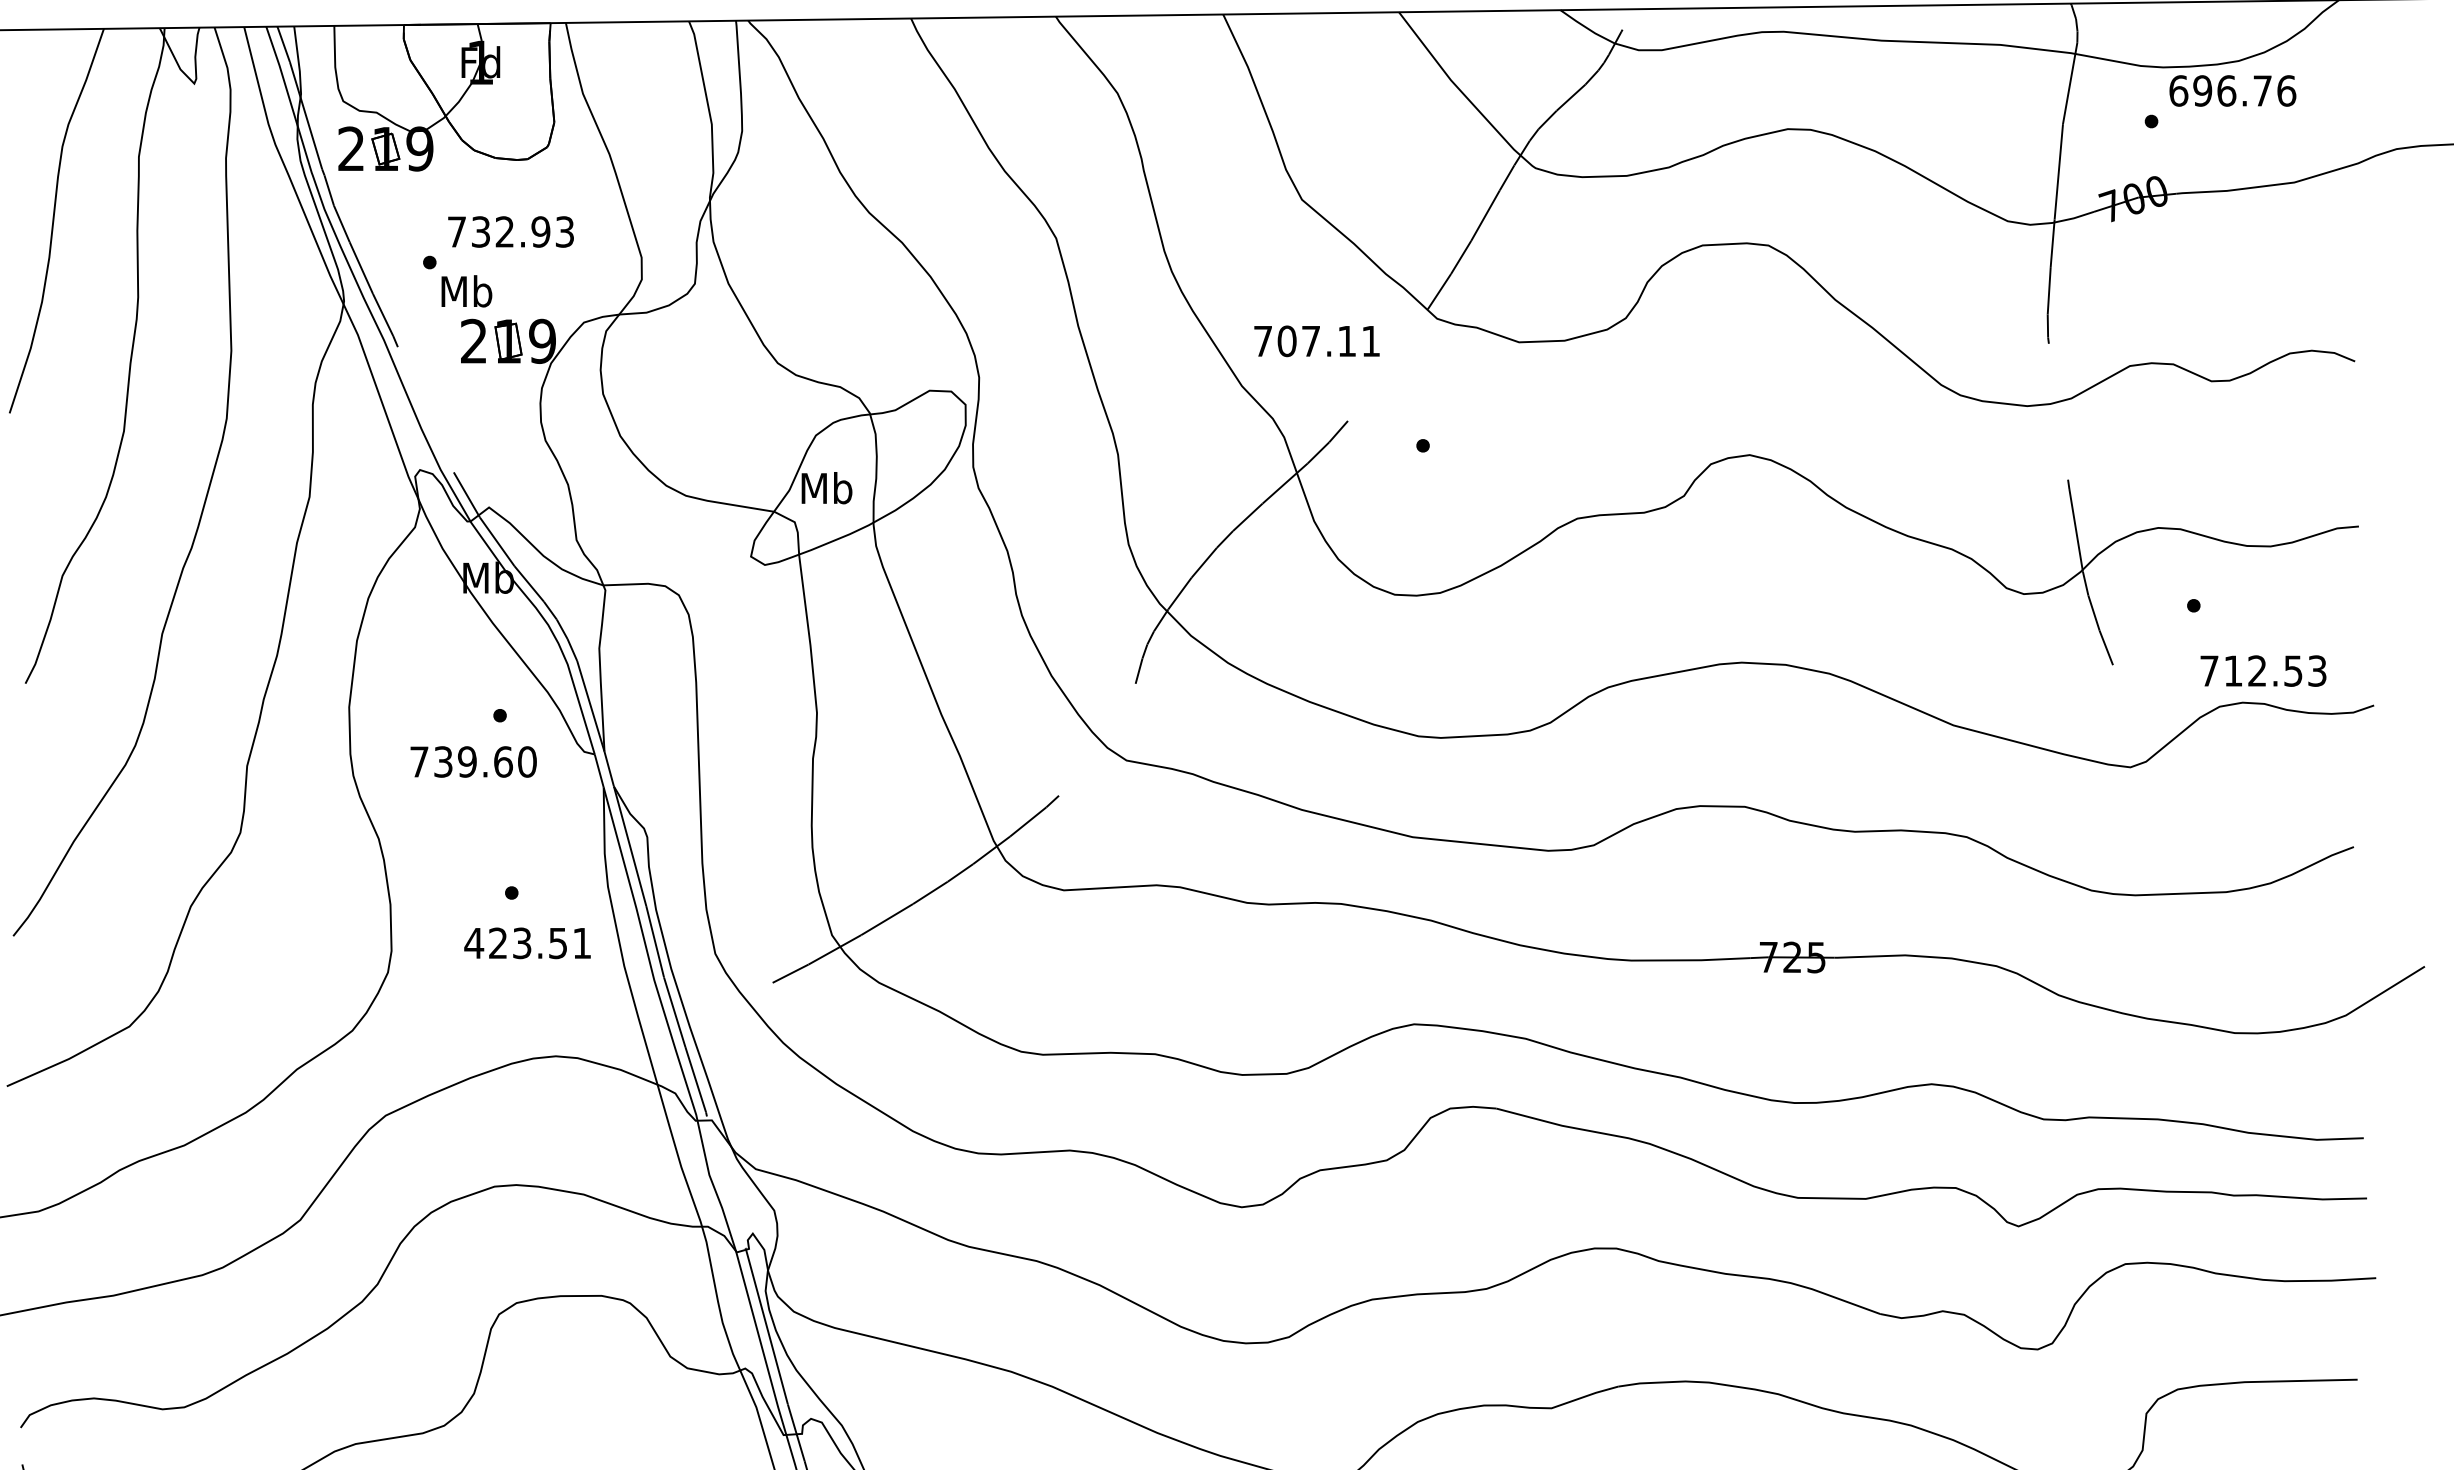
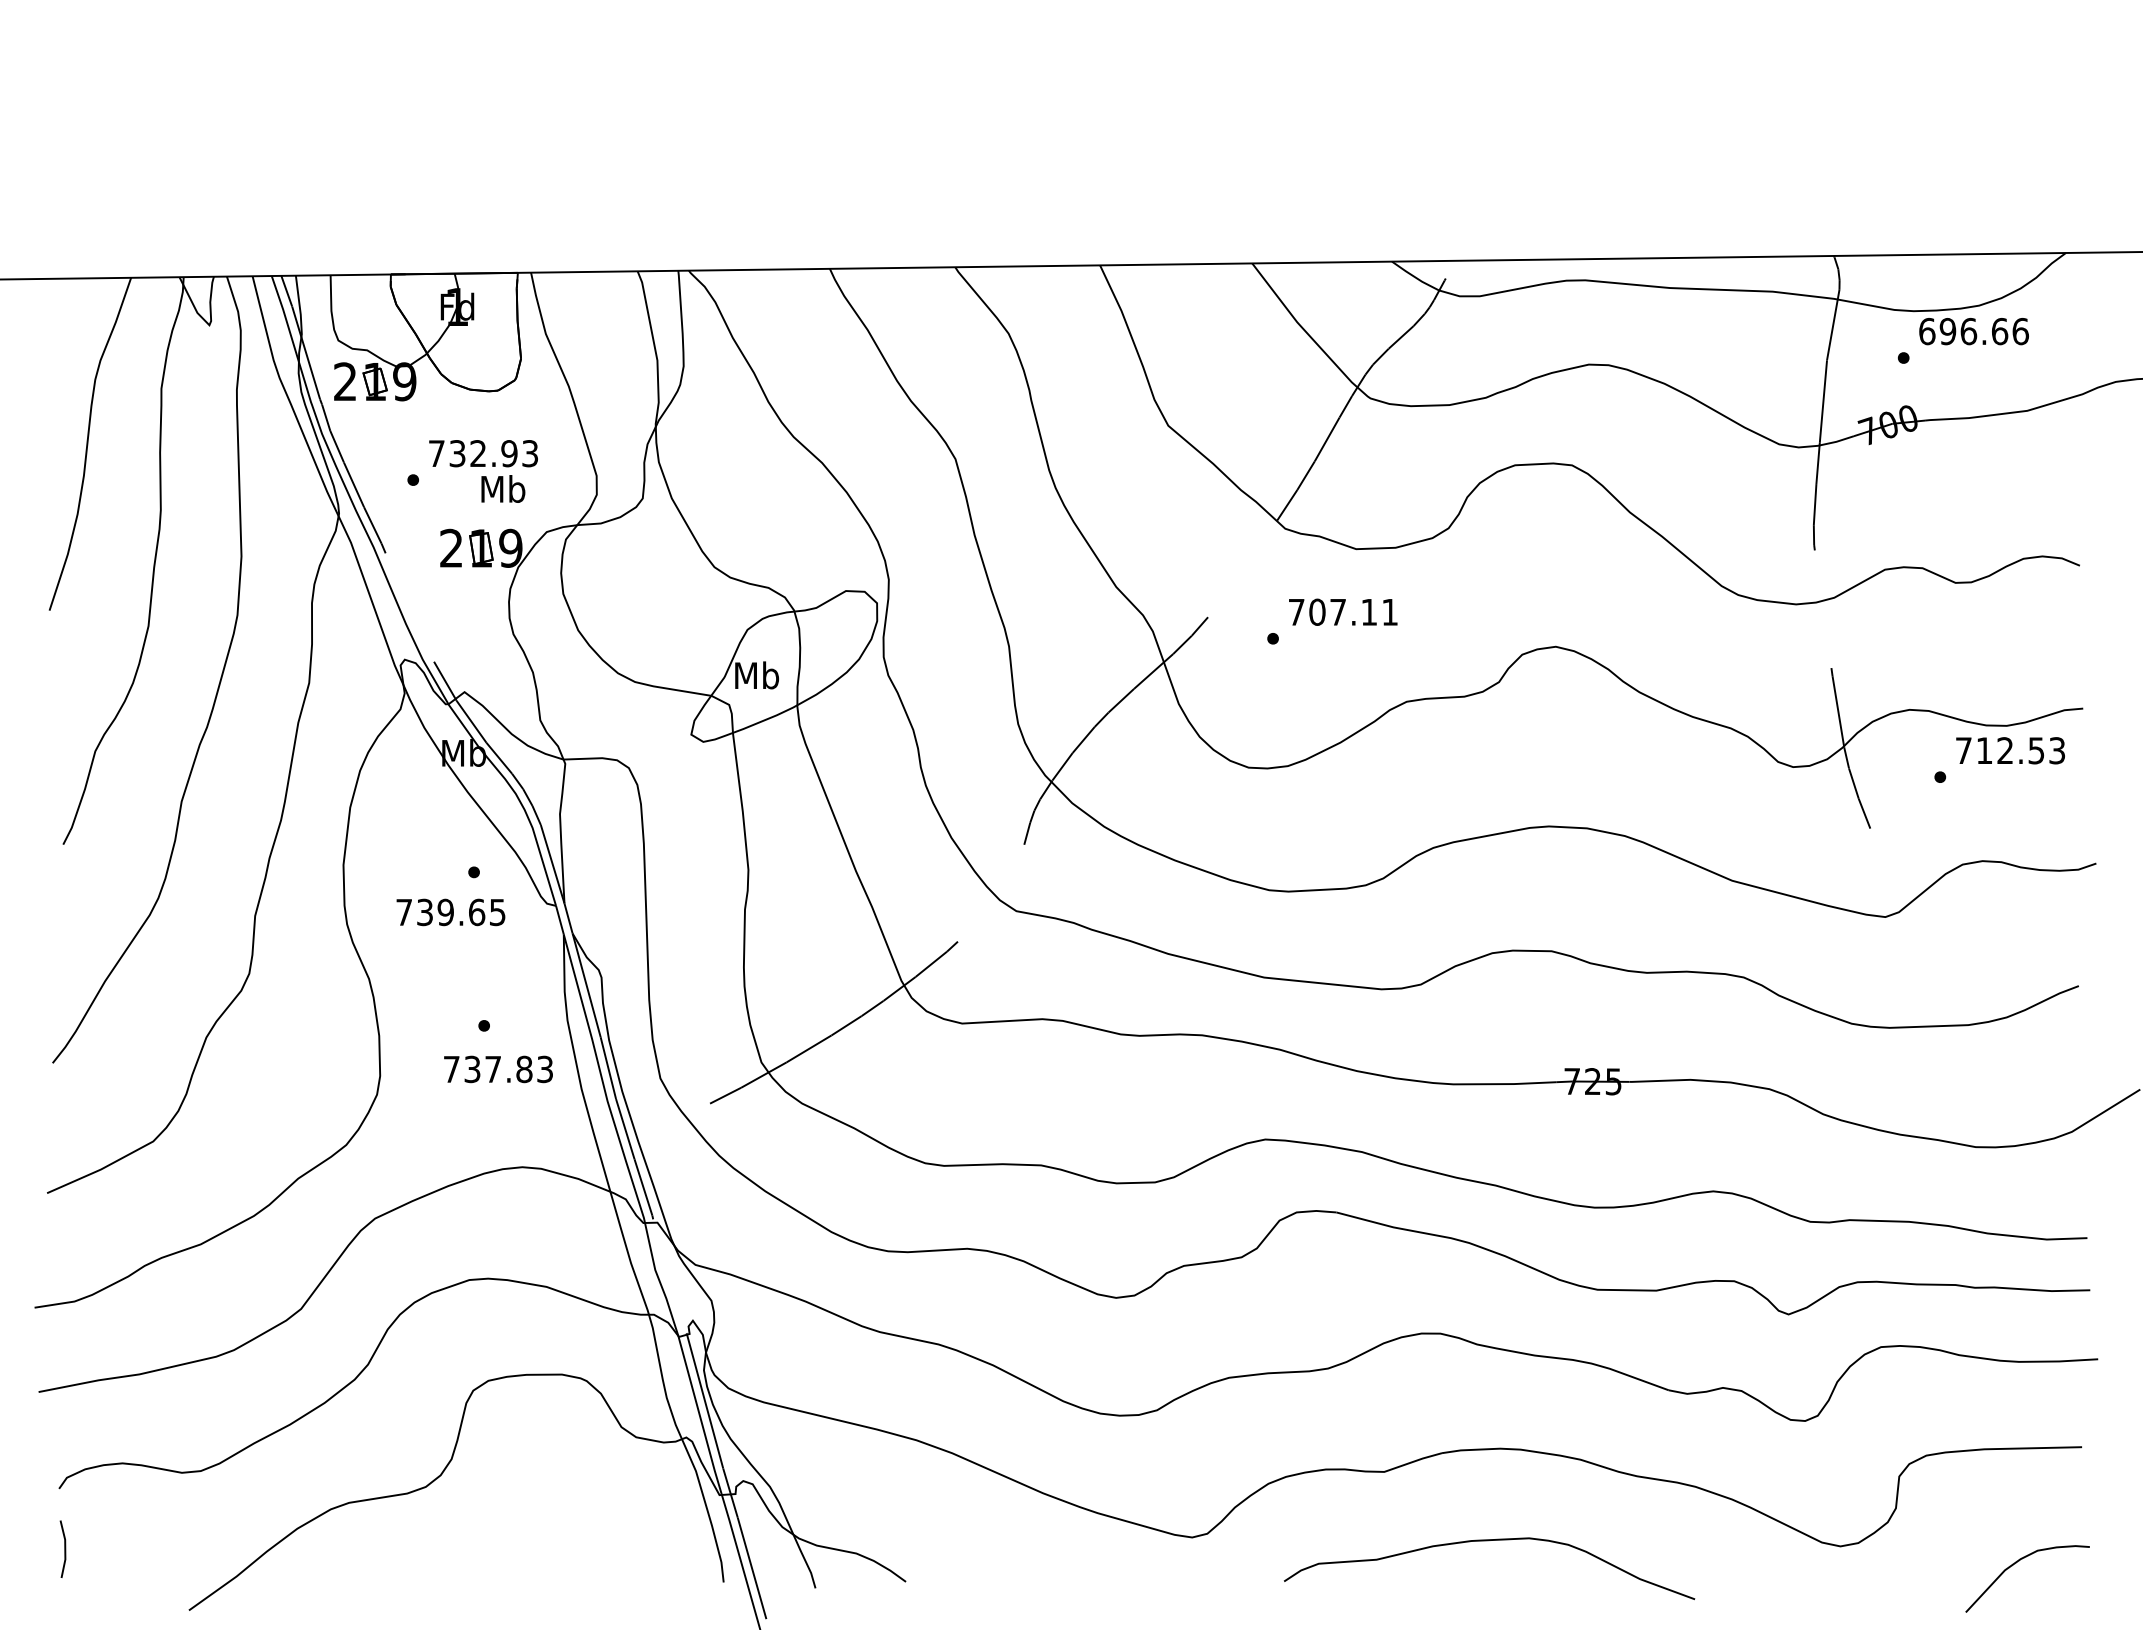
text: (2263, 90) -> (2000, 331), 696.76 -> 696.66
text: (467, 290) -> (503, 488), moved
text: (1317, 340) -> (1343, 611), moved
text: (2263, 670) -> (2010, 750), moved
text: (527, 762) -> (497, 912), 739.60 -> 739.65
text: (527, 943) -> (497, 1069), 423.51 -> 737.83

